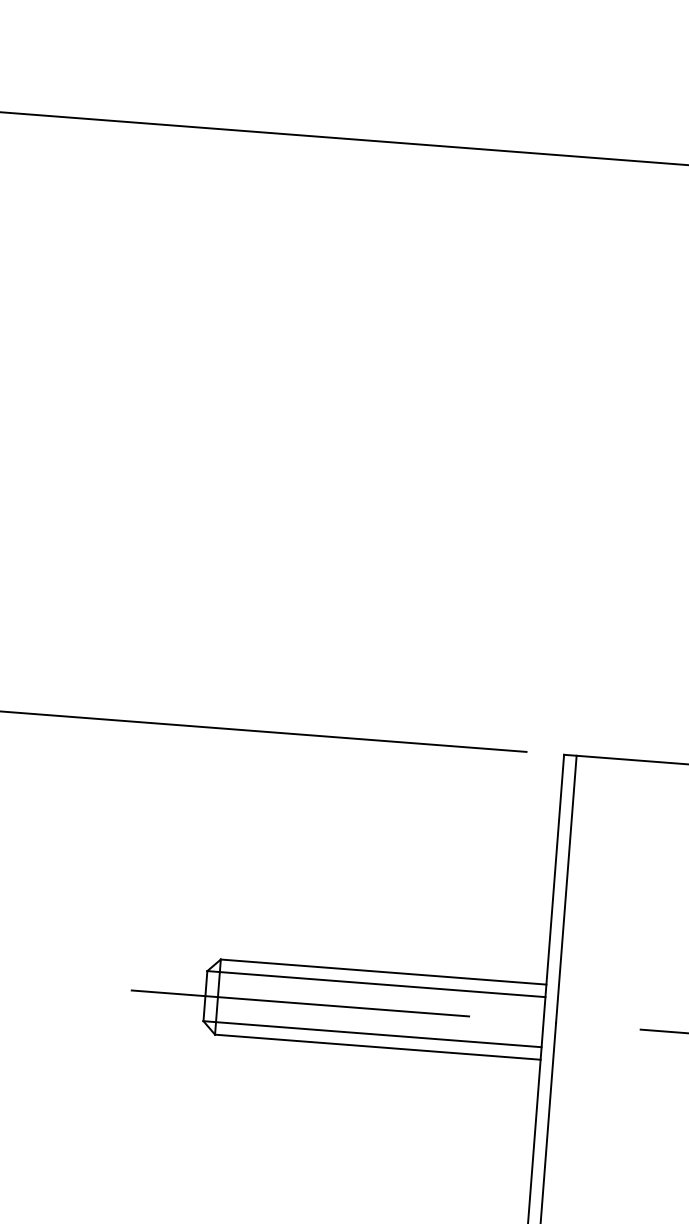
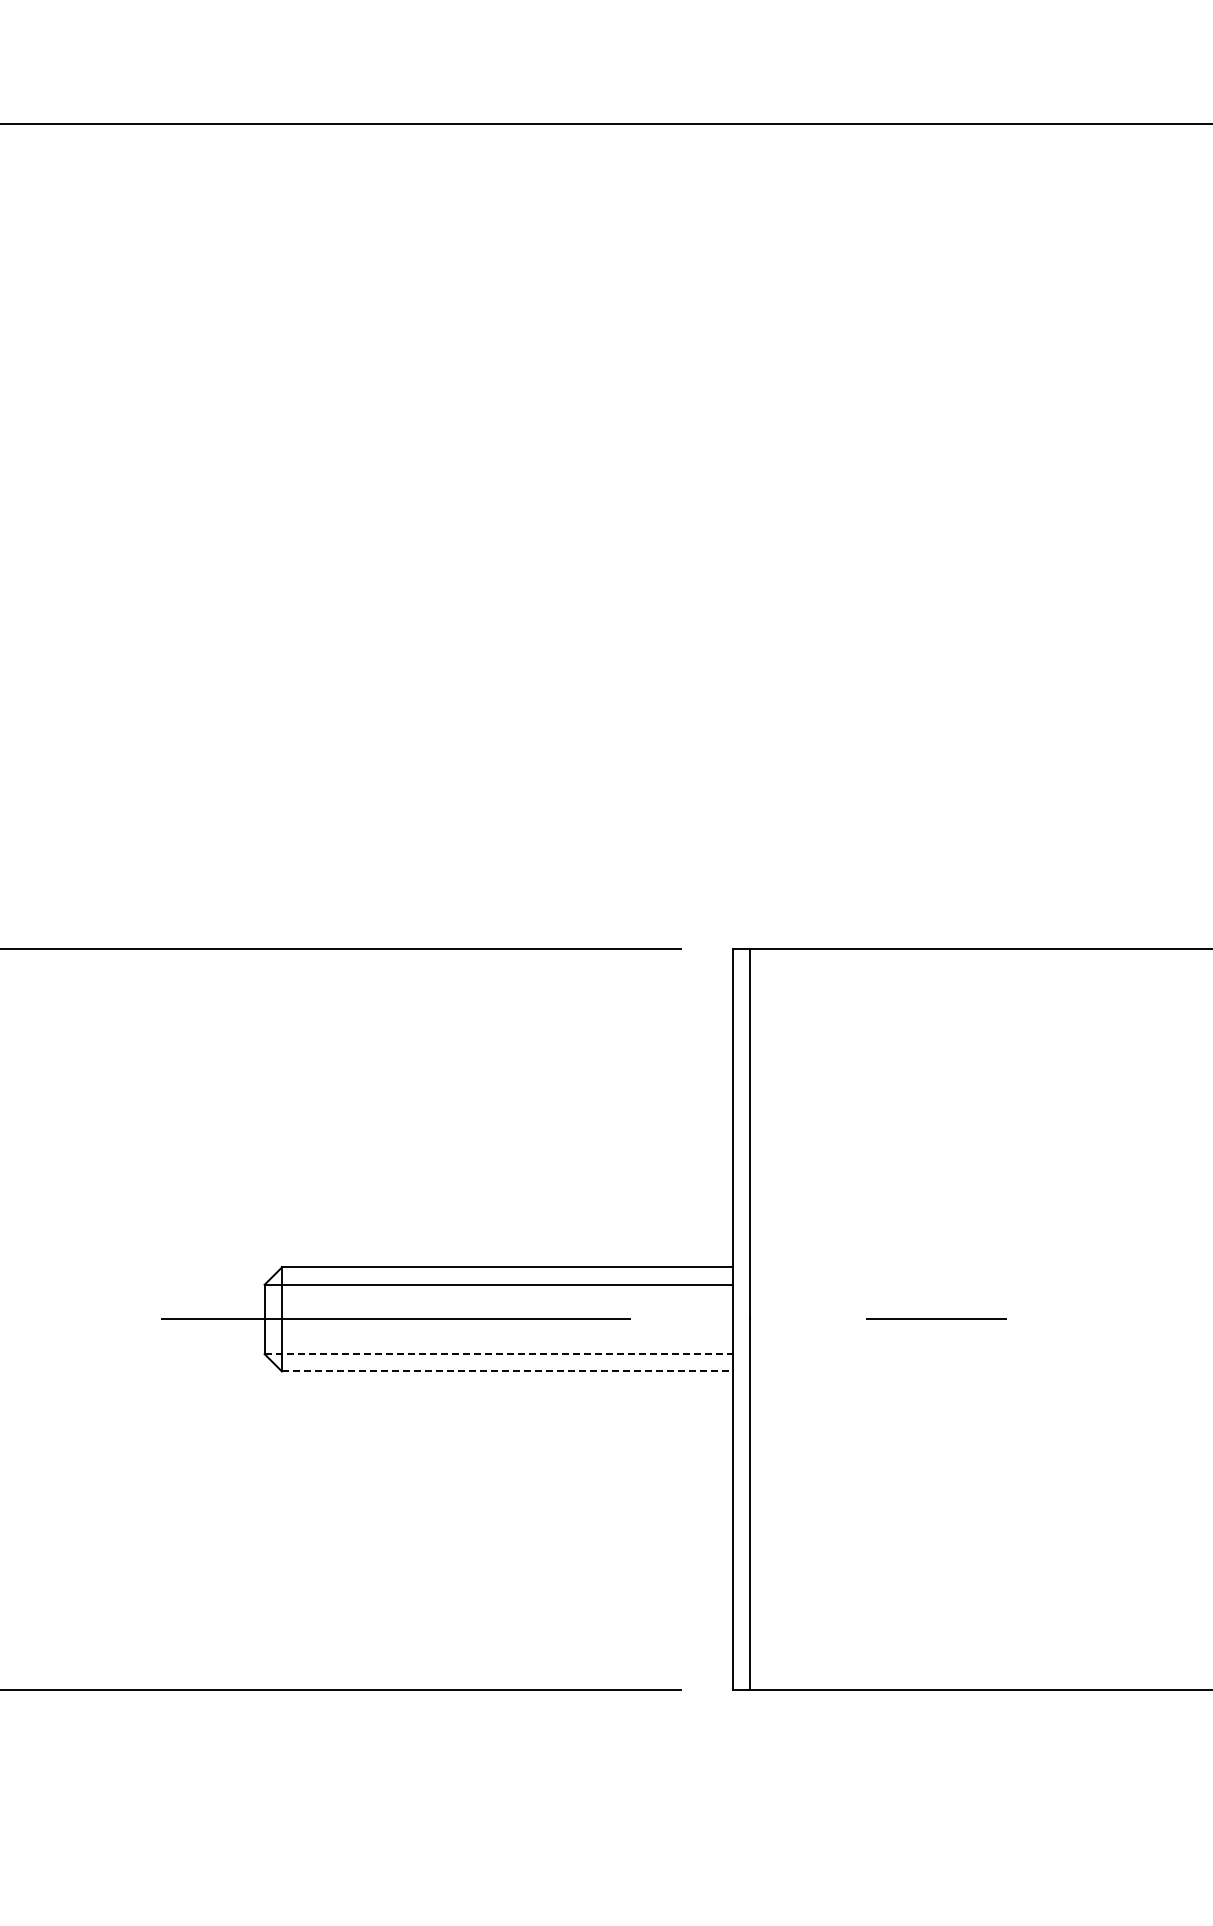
line: (373, 1034) -> (499, 1354), solid -> dashed
line: (377, 1047) -> (507, 1371), solid -> dashed

